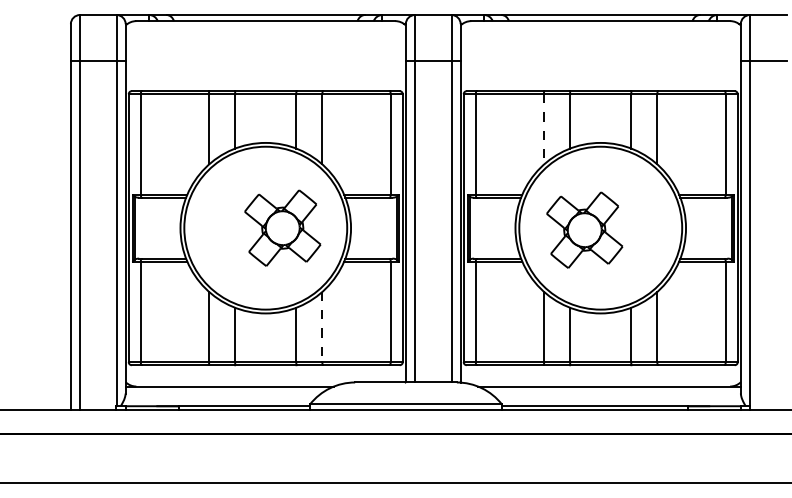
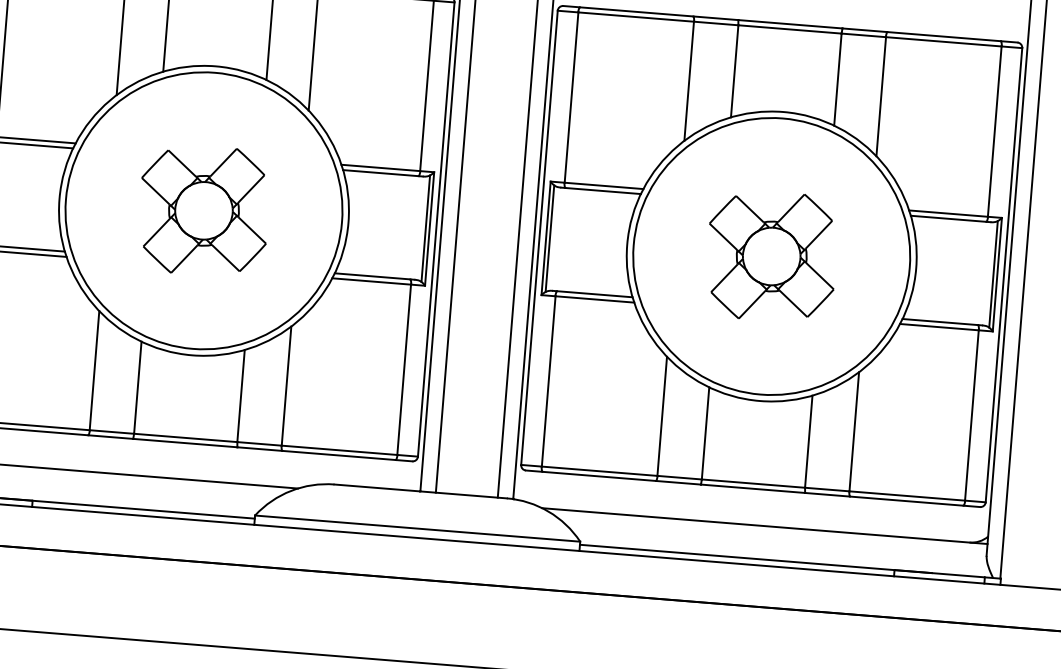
line: (544, 129) -> (689, 81), dashed -> solid
part: (282, 227) -> (203, 209), moved
part: (584, 229) -> (771, 255), moved
line: (322, 327) -> (286, 386), dashed -> solid

